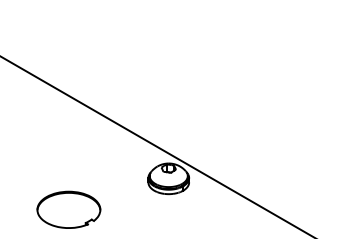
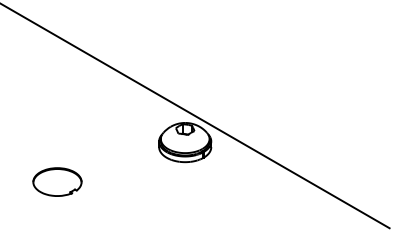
part: (68, 209) -> (56, 181), size x0.6

